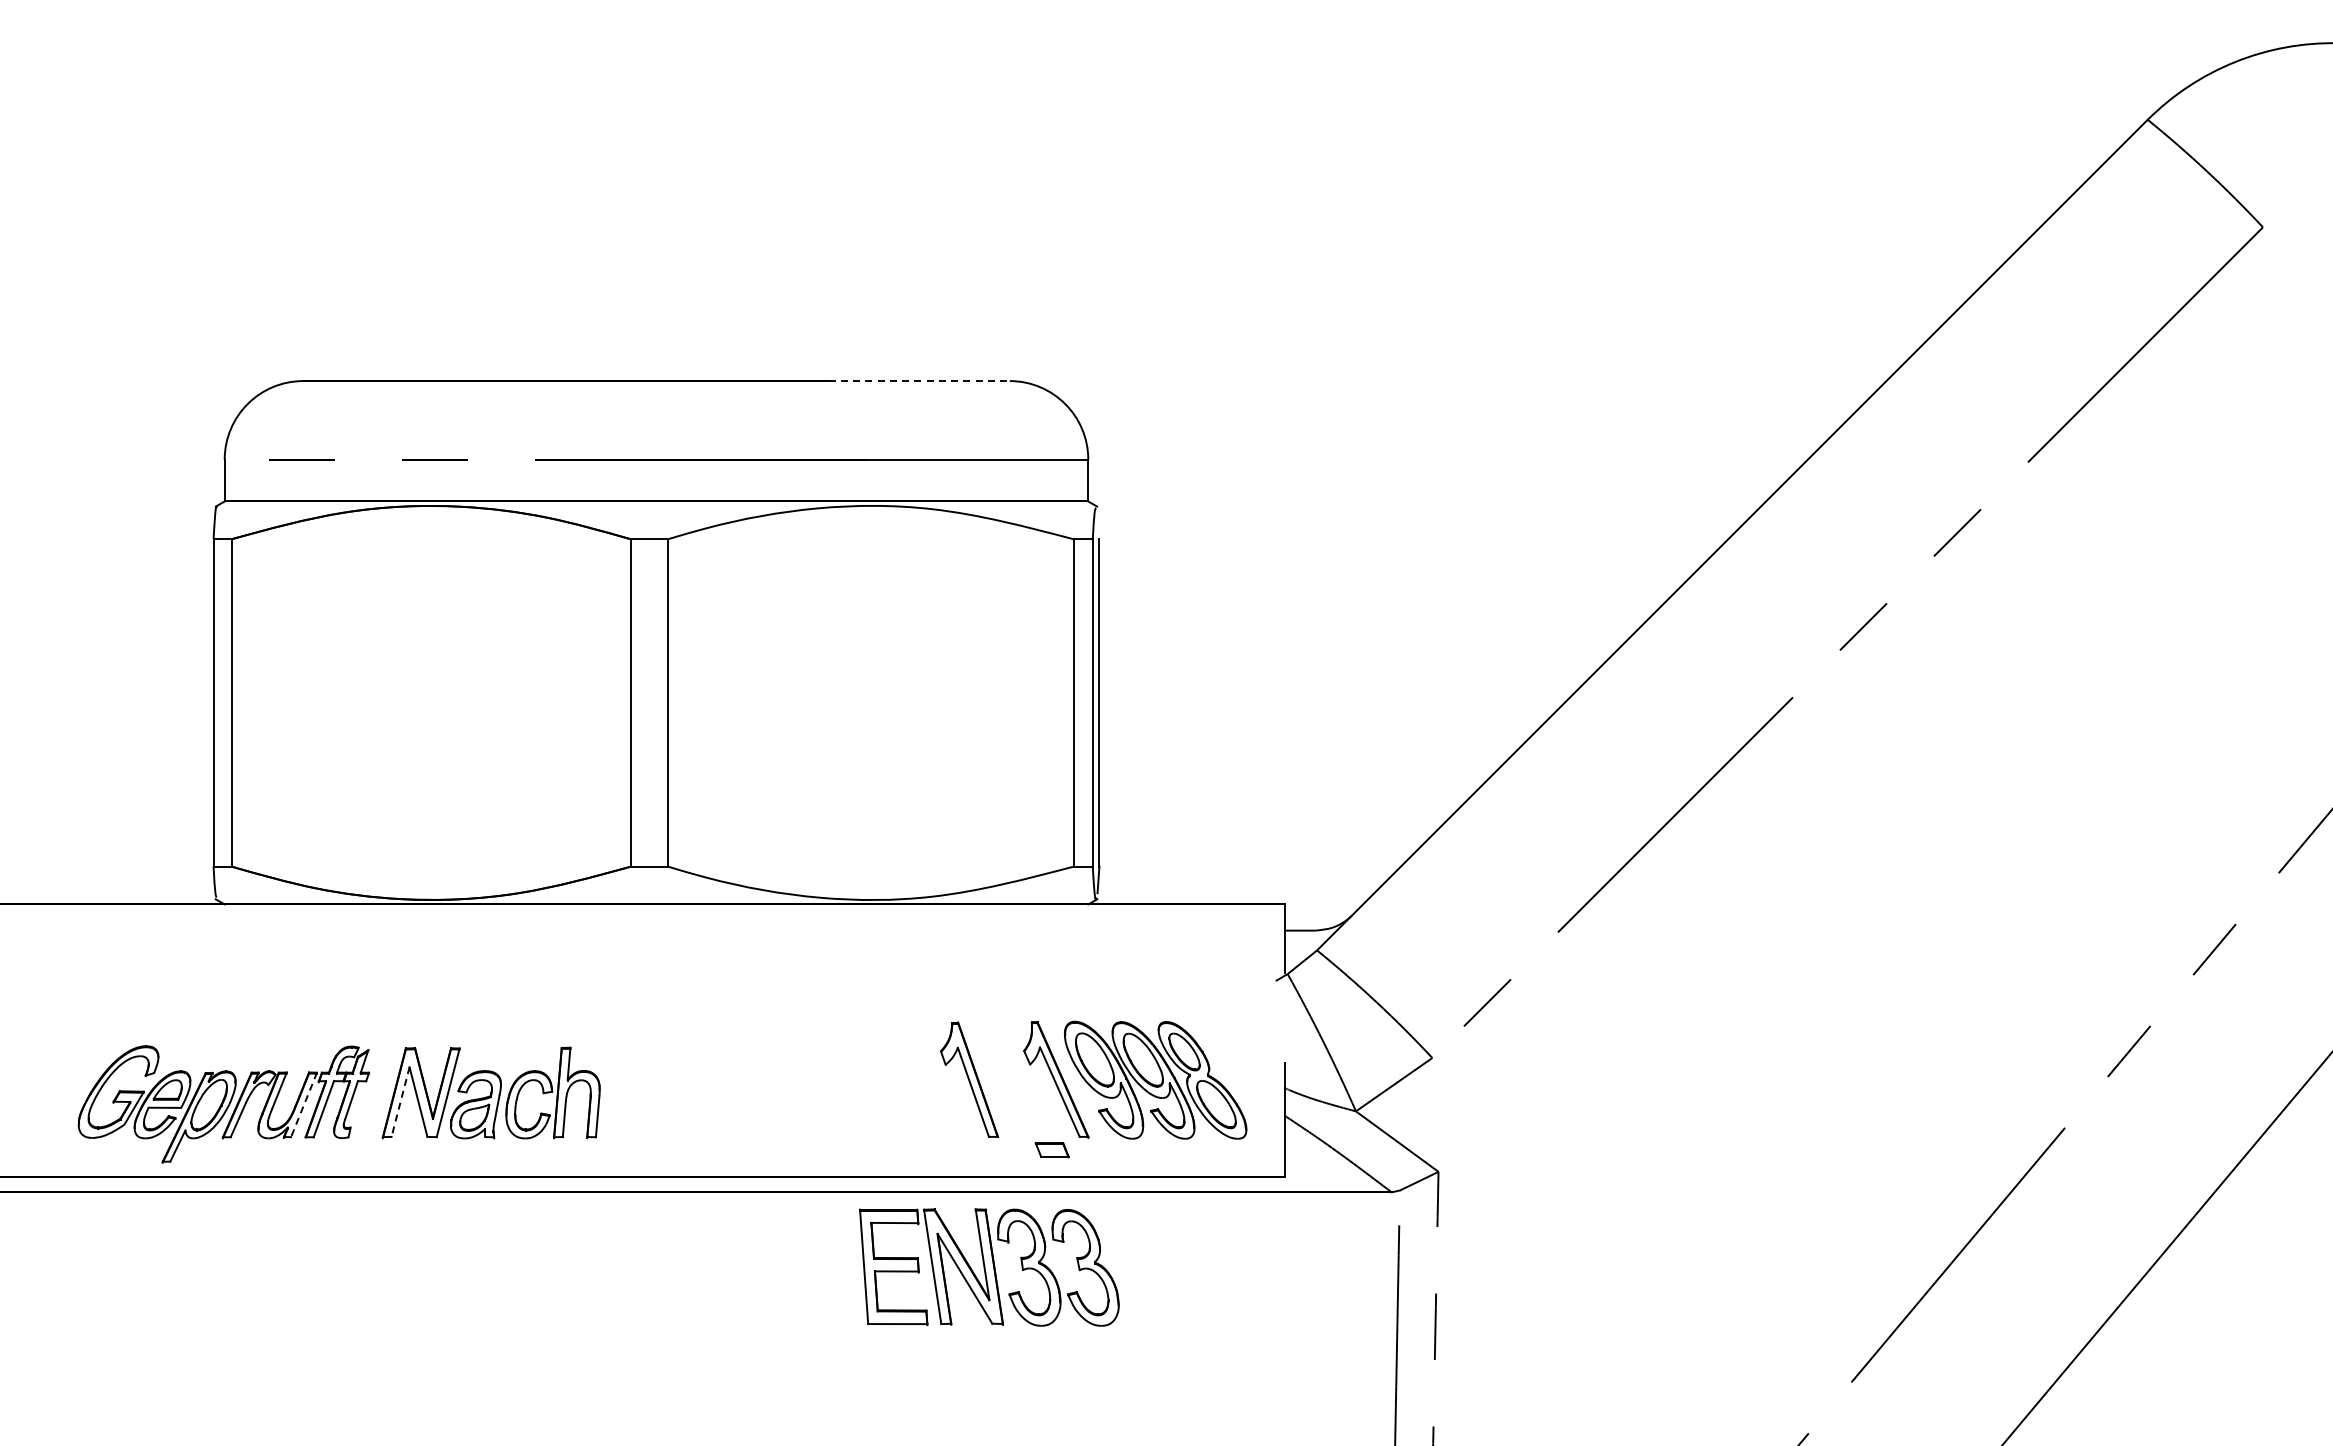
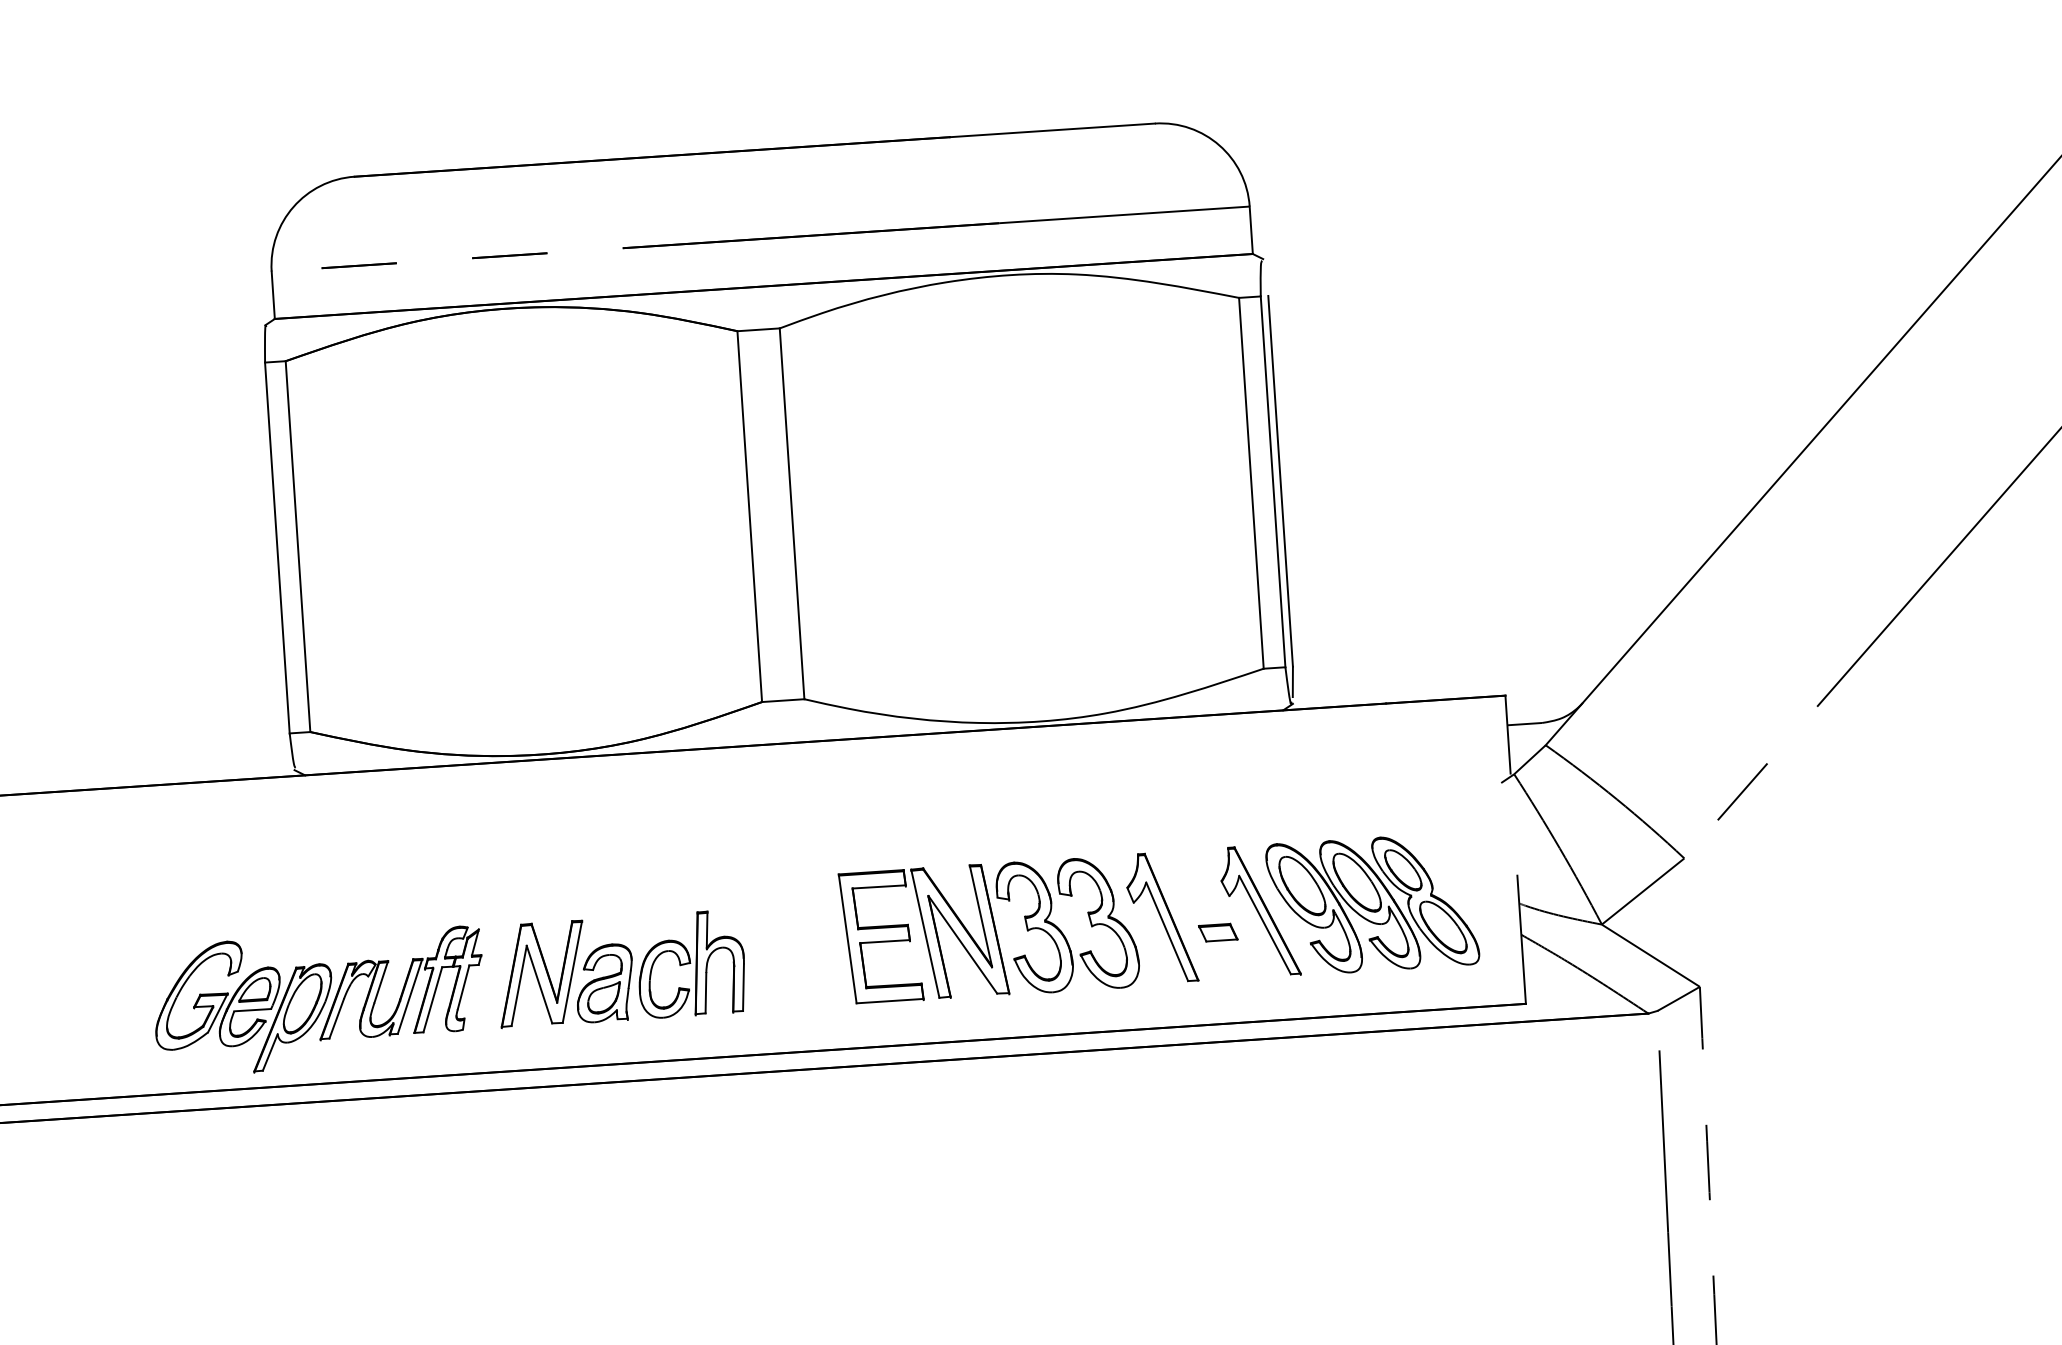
line: (919, 381) -> (1052, 130), dashed -> solid
line: (400, 1102) -> (519, 986), dashed -> solid
line: (304, 1104) -> (410, 995), dashed -> solid
part: (1051, 1150) -> (1217, 933), moved
part: (989, 1267) -> (989, 930), moved

